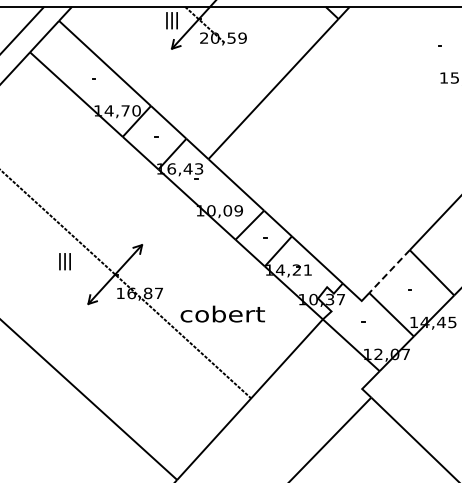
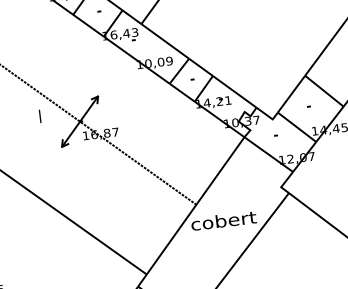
text: (64, 261) -> (39, 116), III -> I
line: (389, 271) -> (291, 94), dashed -> solid
text: (222, 313) -> (223, 220), moved

